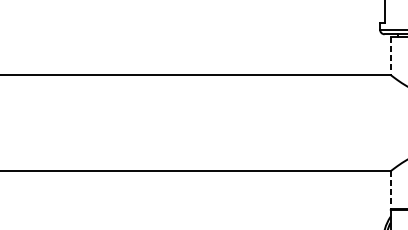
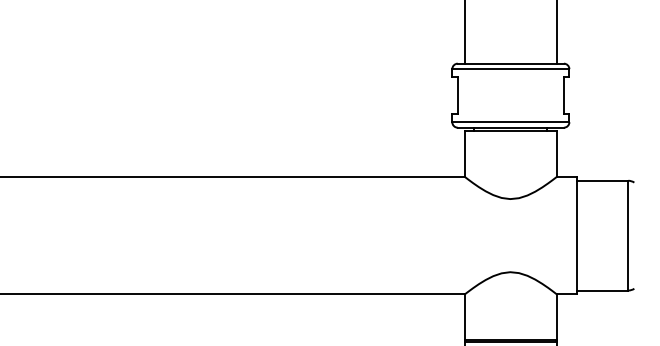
line: (390, 56) -> (465, 154), dashed -> solid
line: (390, 190) -> (465, 317), dashed -> solid

